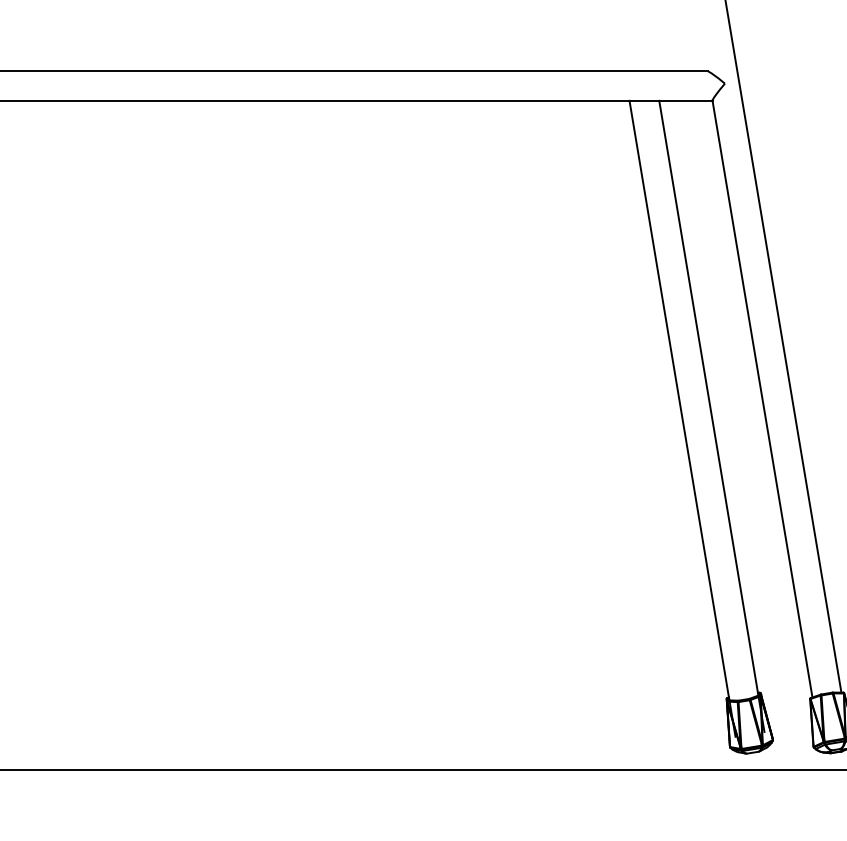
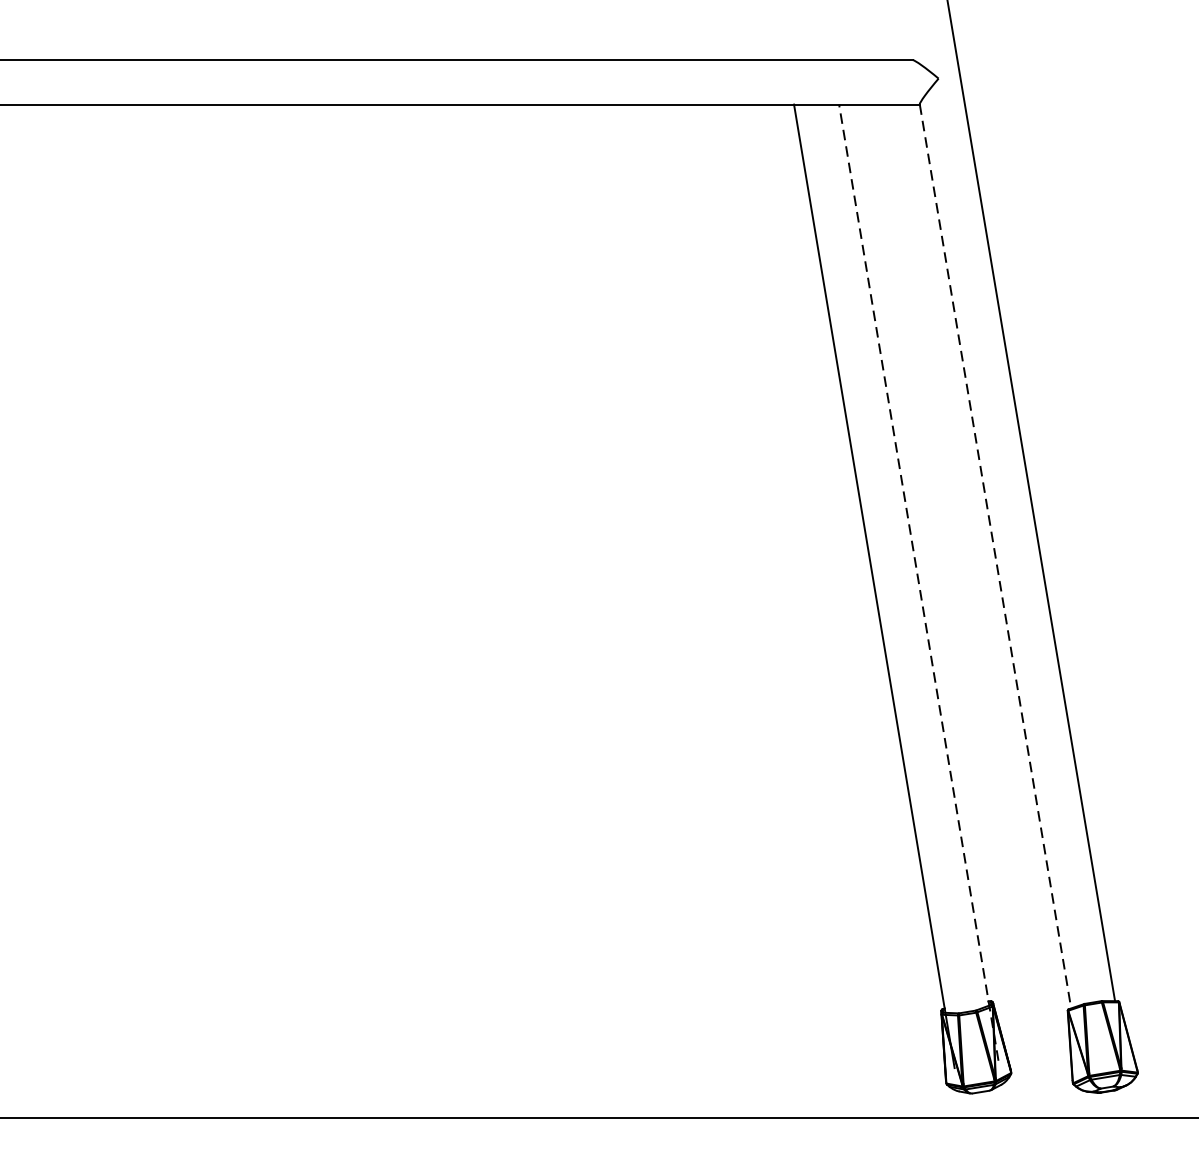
line: (762, 399) -> (995, 557), solid -> dashed
line: (711, 416) -> (918, 582), solid -> dashed

